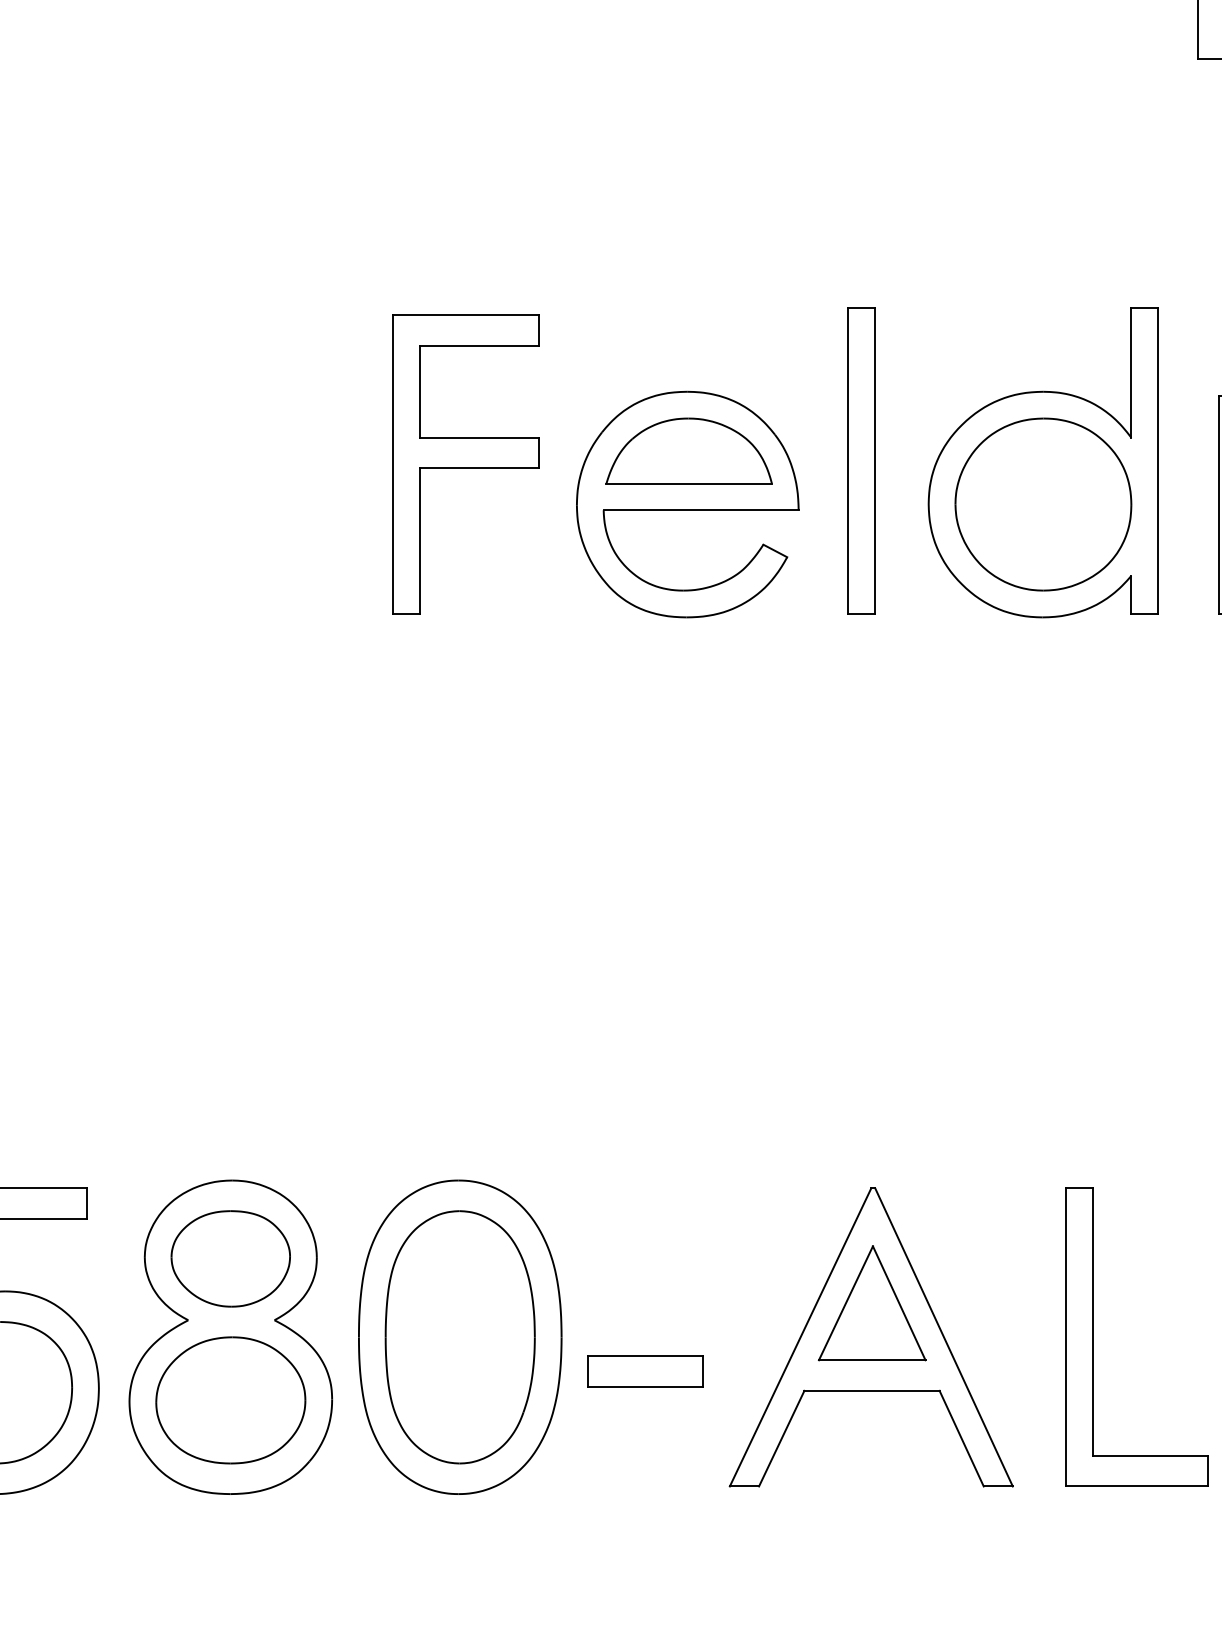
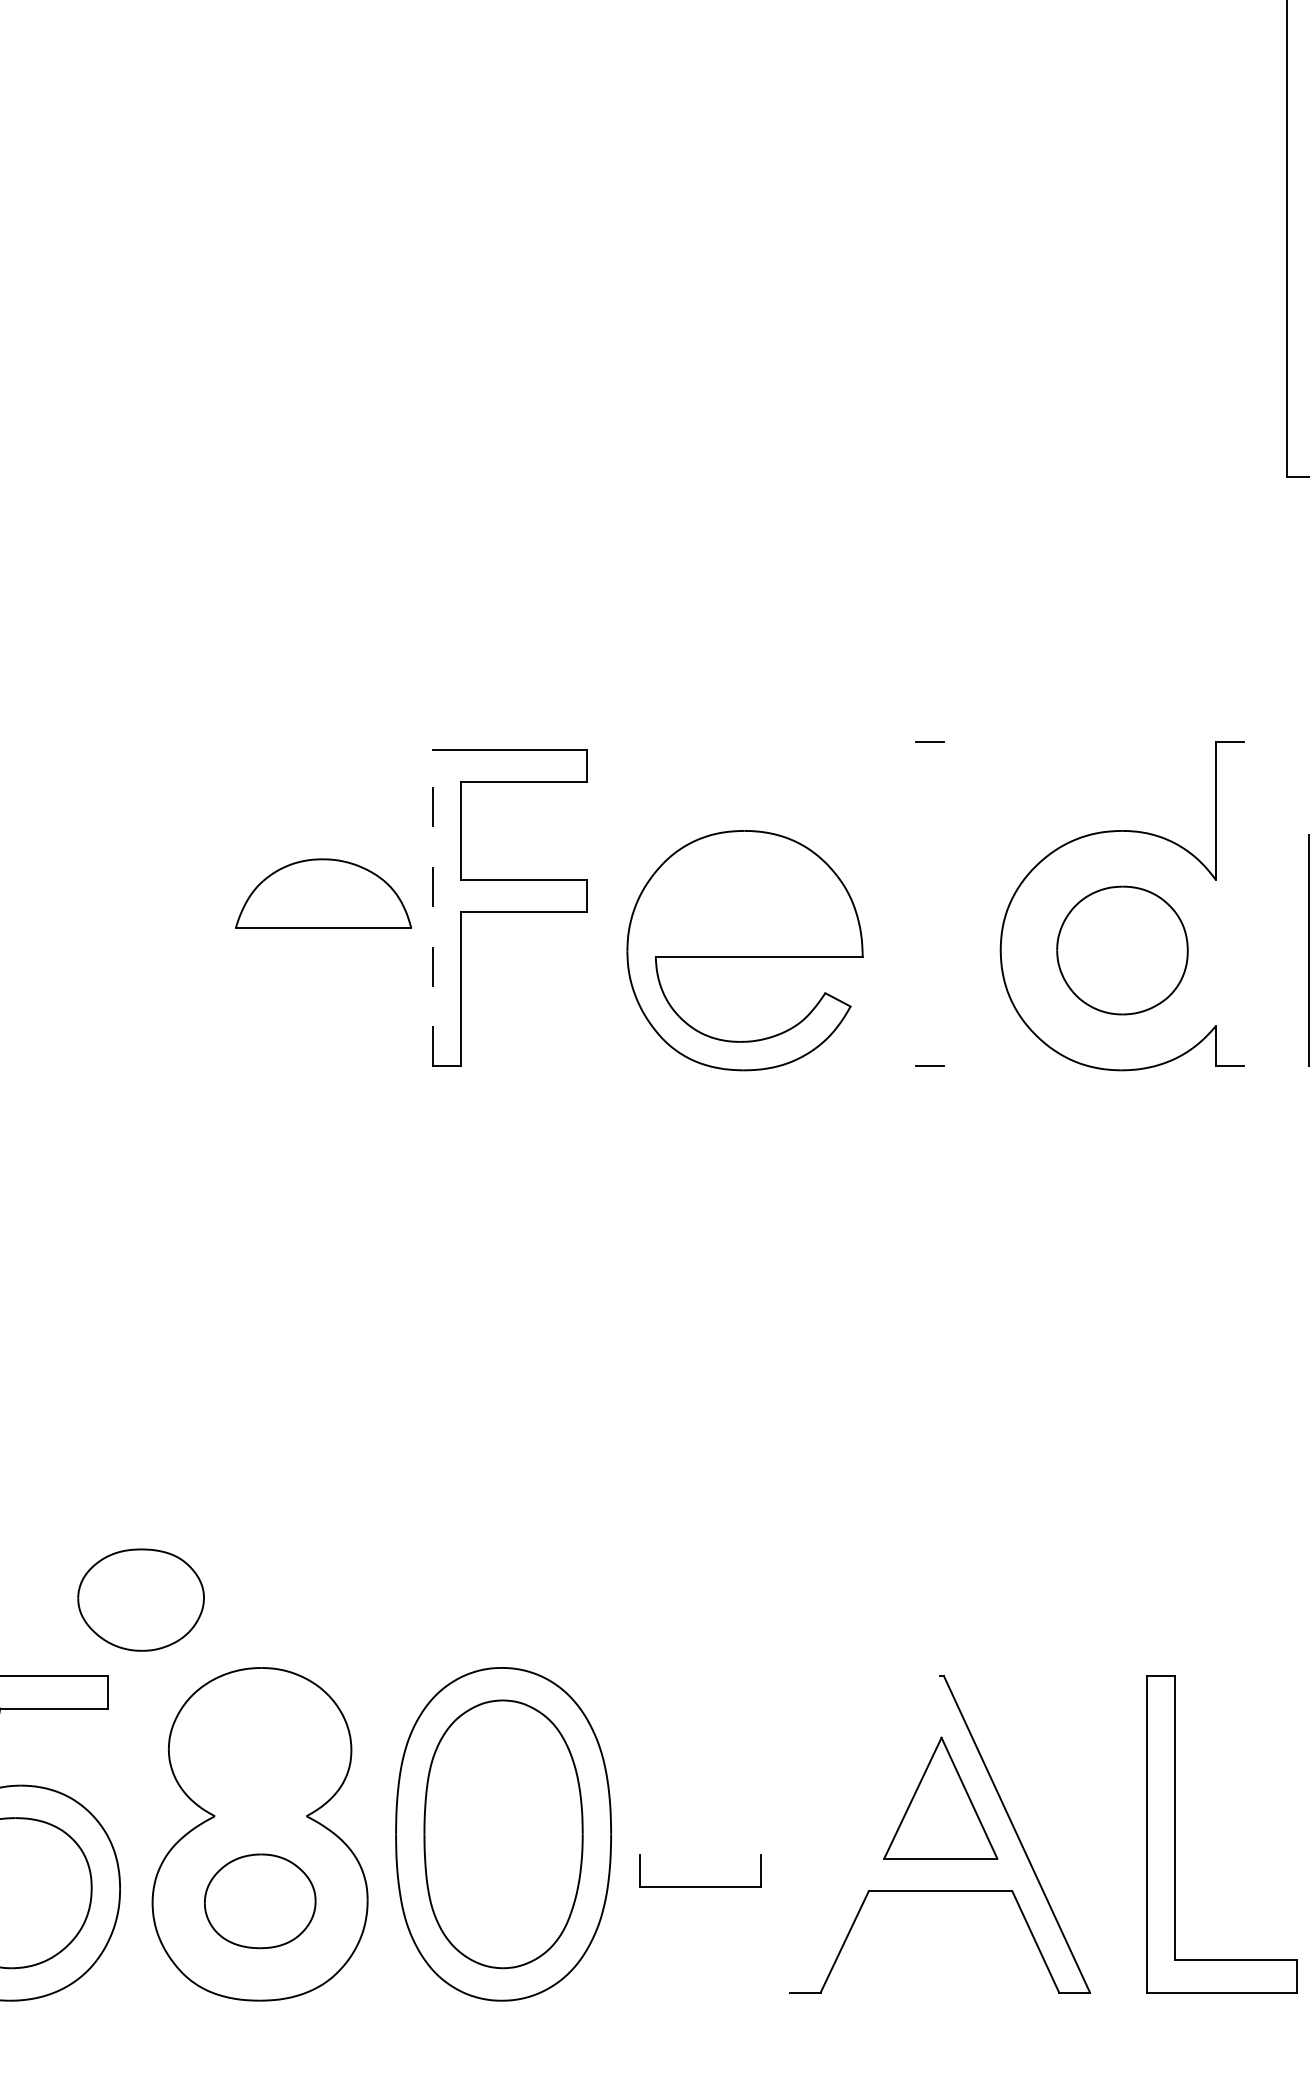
part: (689, 450) -> (323, 893), moved
line: (848, 460) -> (915, 903), removed
line: (874, 460) -> (943, 903), removed
line: (1158, 460) -> (1244, 903), removed
line: (393, 463) -> (432, 907), solid -> dashed
part: (1043, 504) -> (1122, 950), size x0.7
part: (230, 1258) -> (140, 1599), moved
line: (800, 1337) -> (864, 1834), removed
line: (645, 1356) -> (700, 1854), removed
part: (231, 1400) -> (260, 1901), size x0.7

